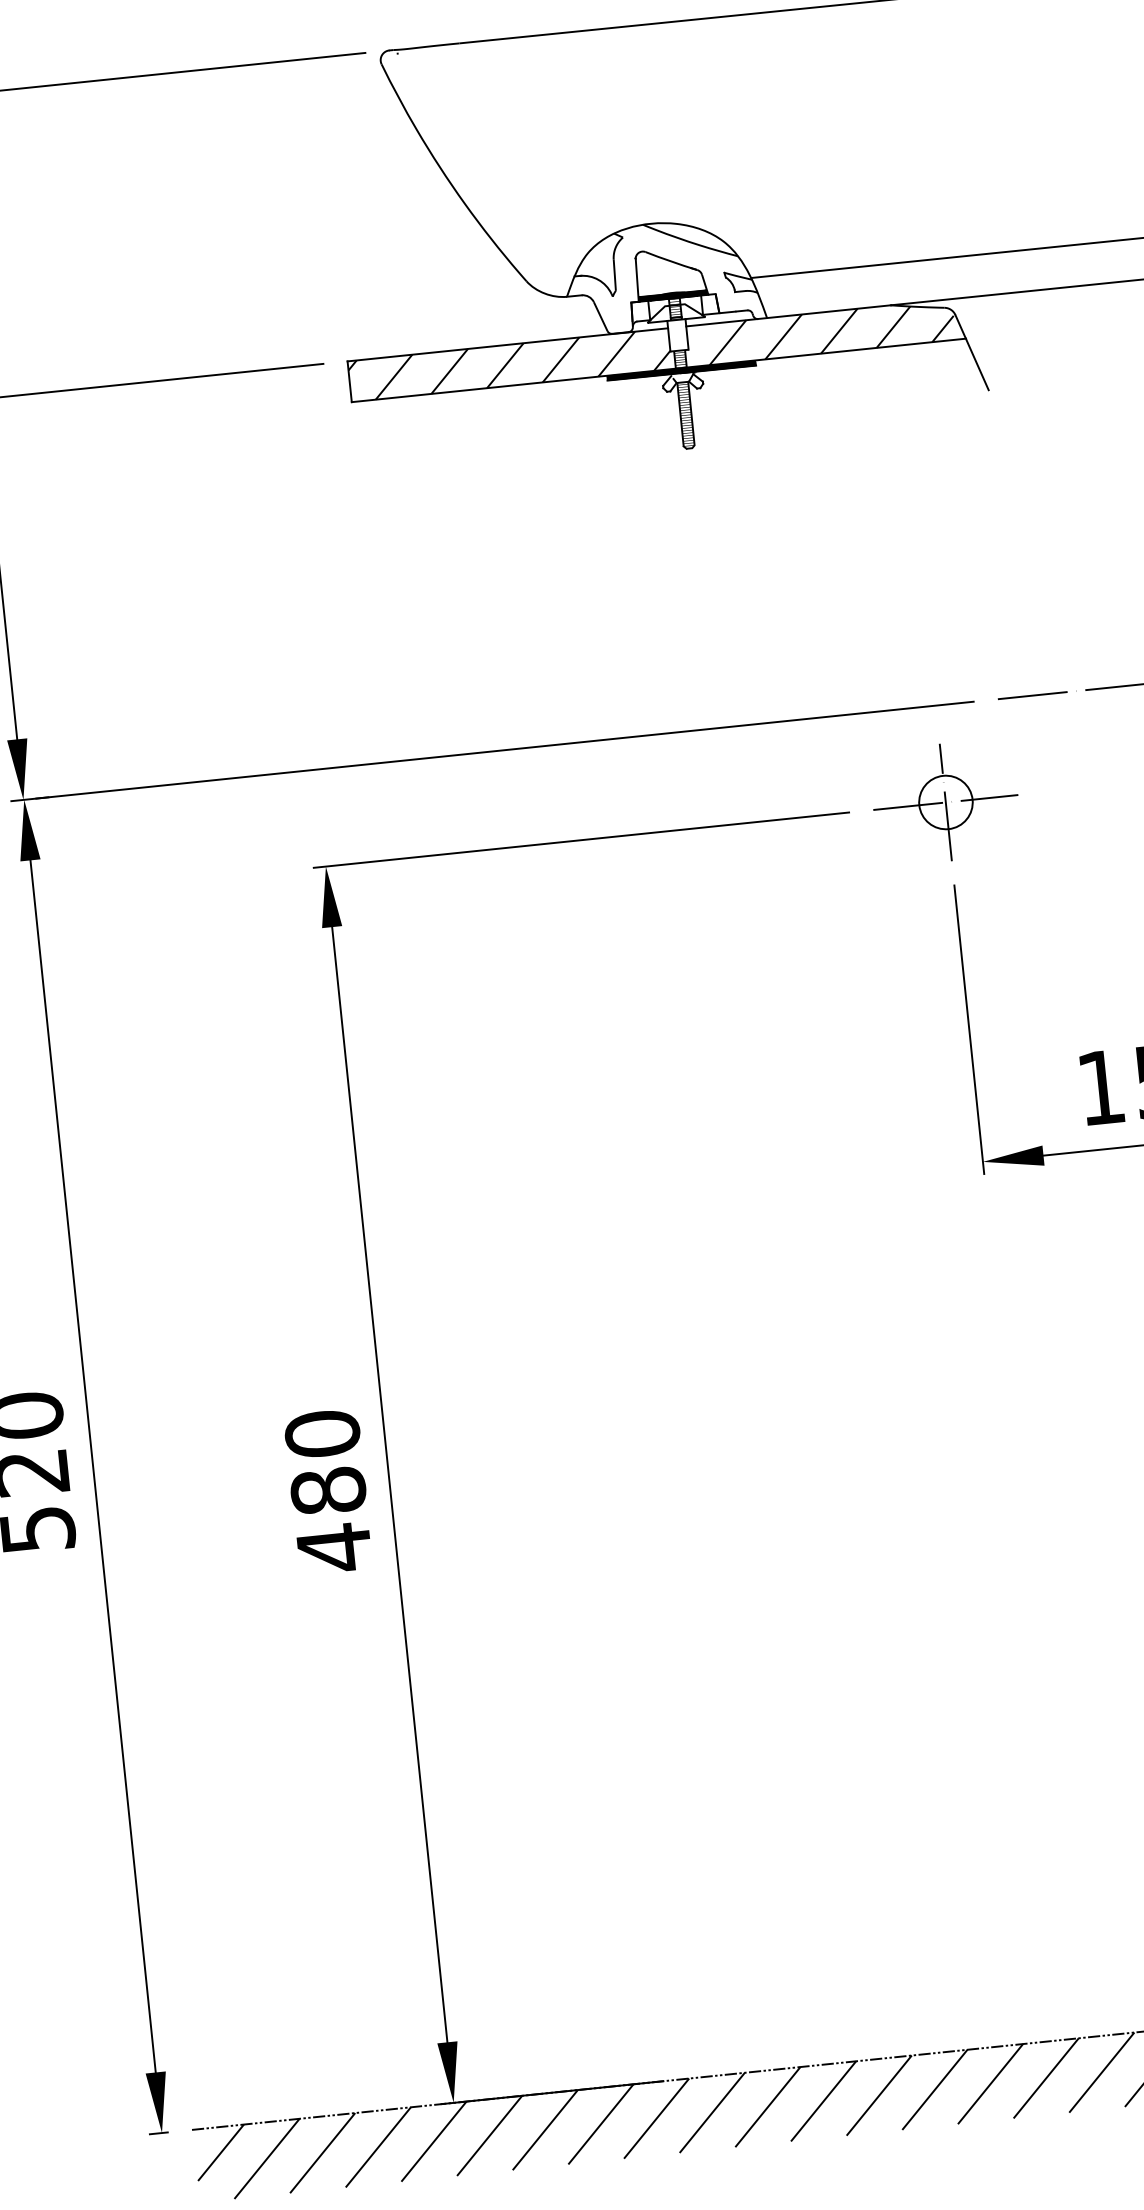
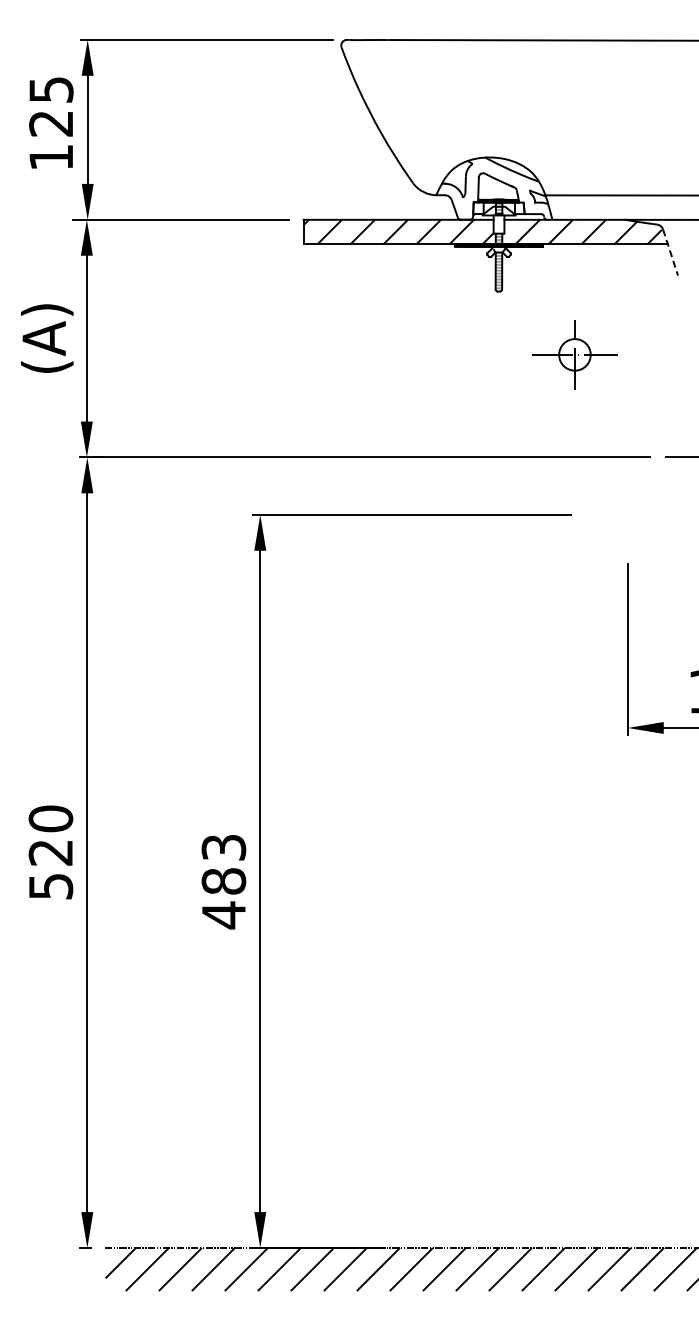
line: (972, 354) -> (670, 253), solid -> dashed
part: (945, 801) -> (574, 354), moved
text: (321, 1433) -> (223, 847), 480 -> 483

